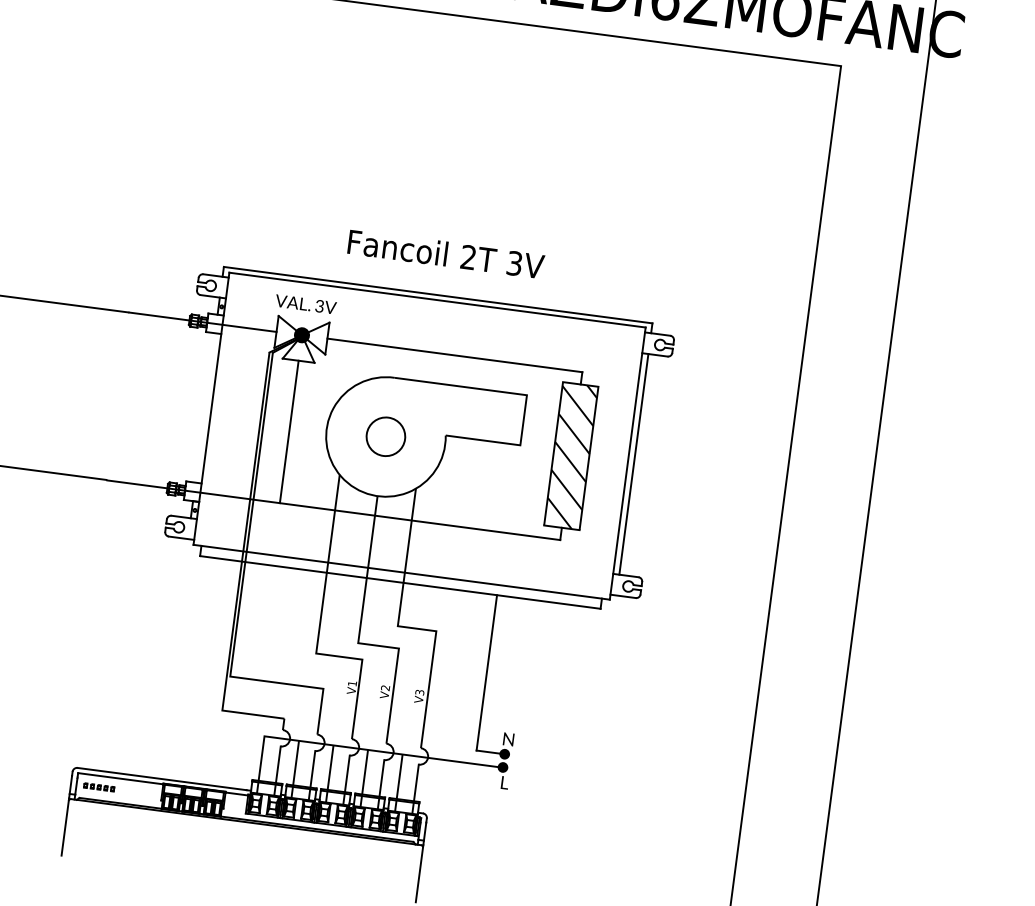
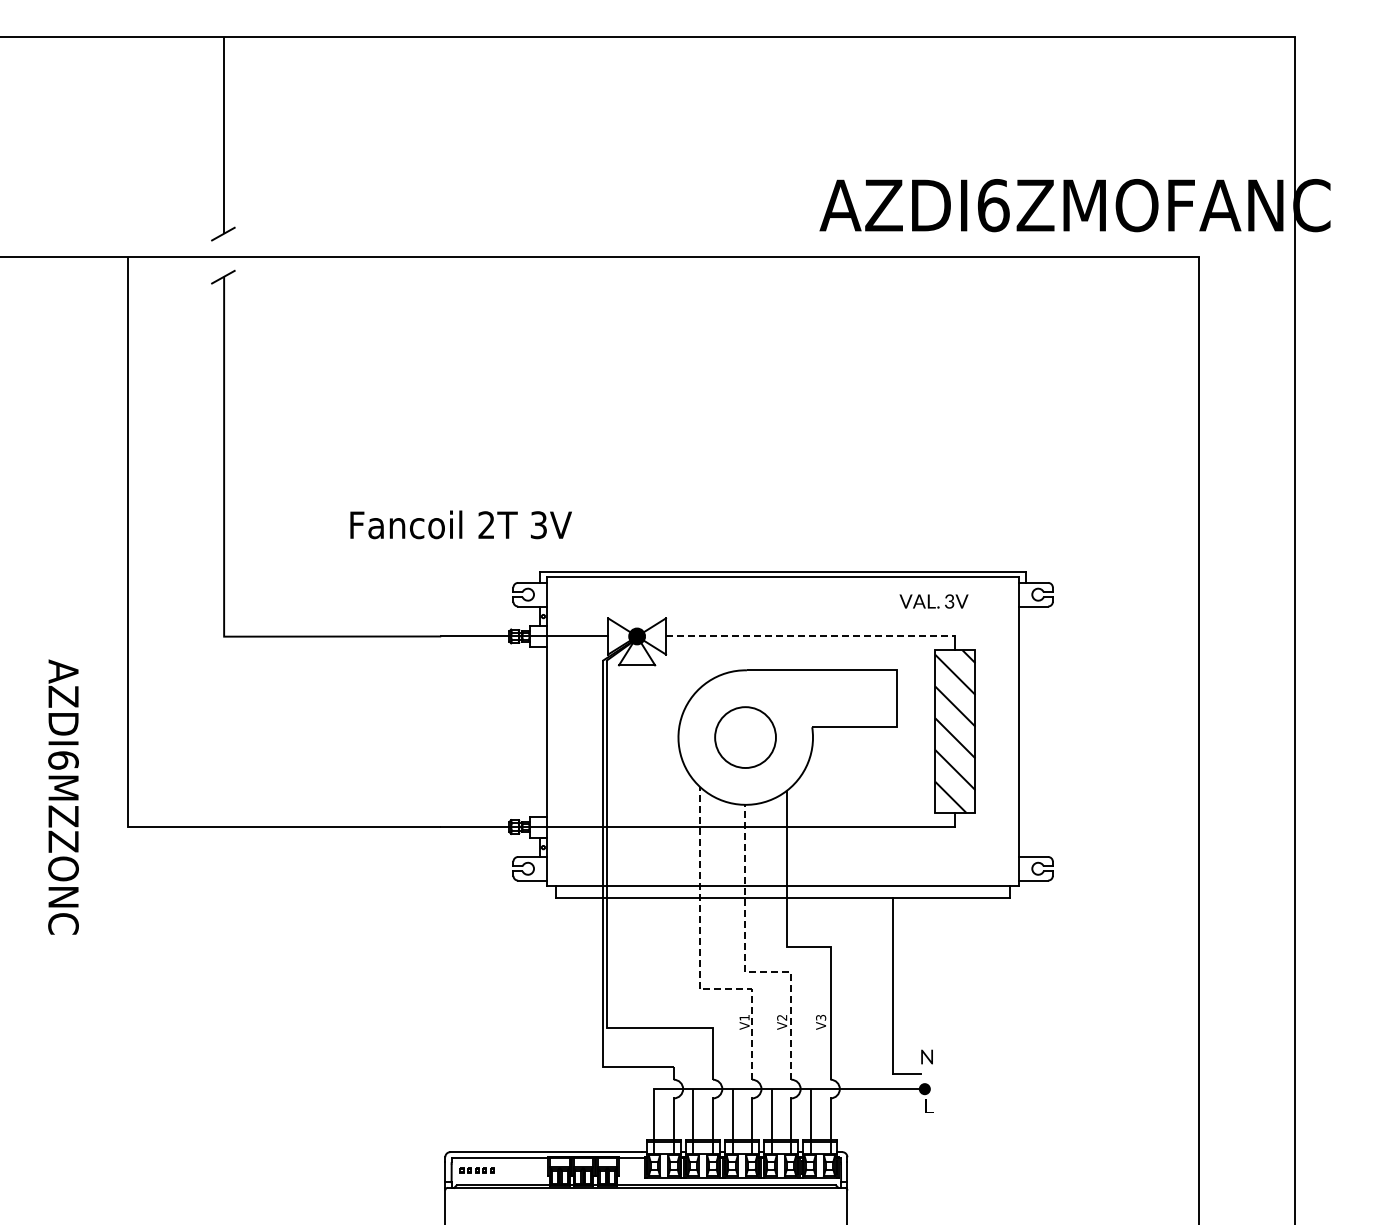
text: (445, 253) -> (460, 524), moved
text: (305, 304) -> (933, 601), moved
line: (454, 355) -> (810, 636), solid -> dashed
line: (289, 432) -> (637, 746), removed
circle: (385, 435) -> (745, 736), size x1.4
line: (634, 464) -> (1026, 731), removed
line: (319, 627) -> (699, 960), solid -> dashed
line: (359, 638) -> (745, 966), solid -> dashed
fill: (504, 754) -> (924, 1074), removed

